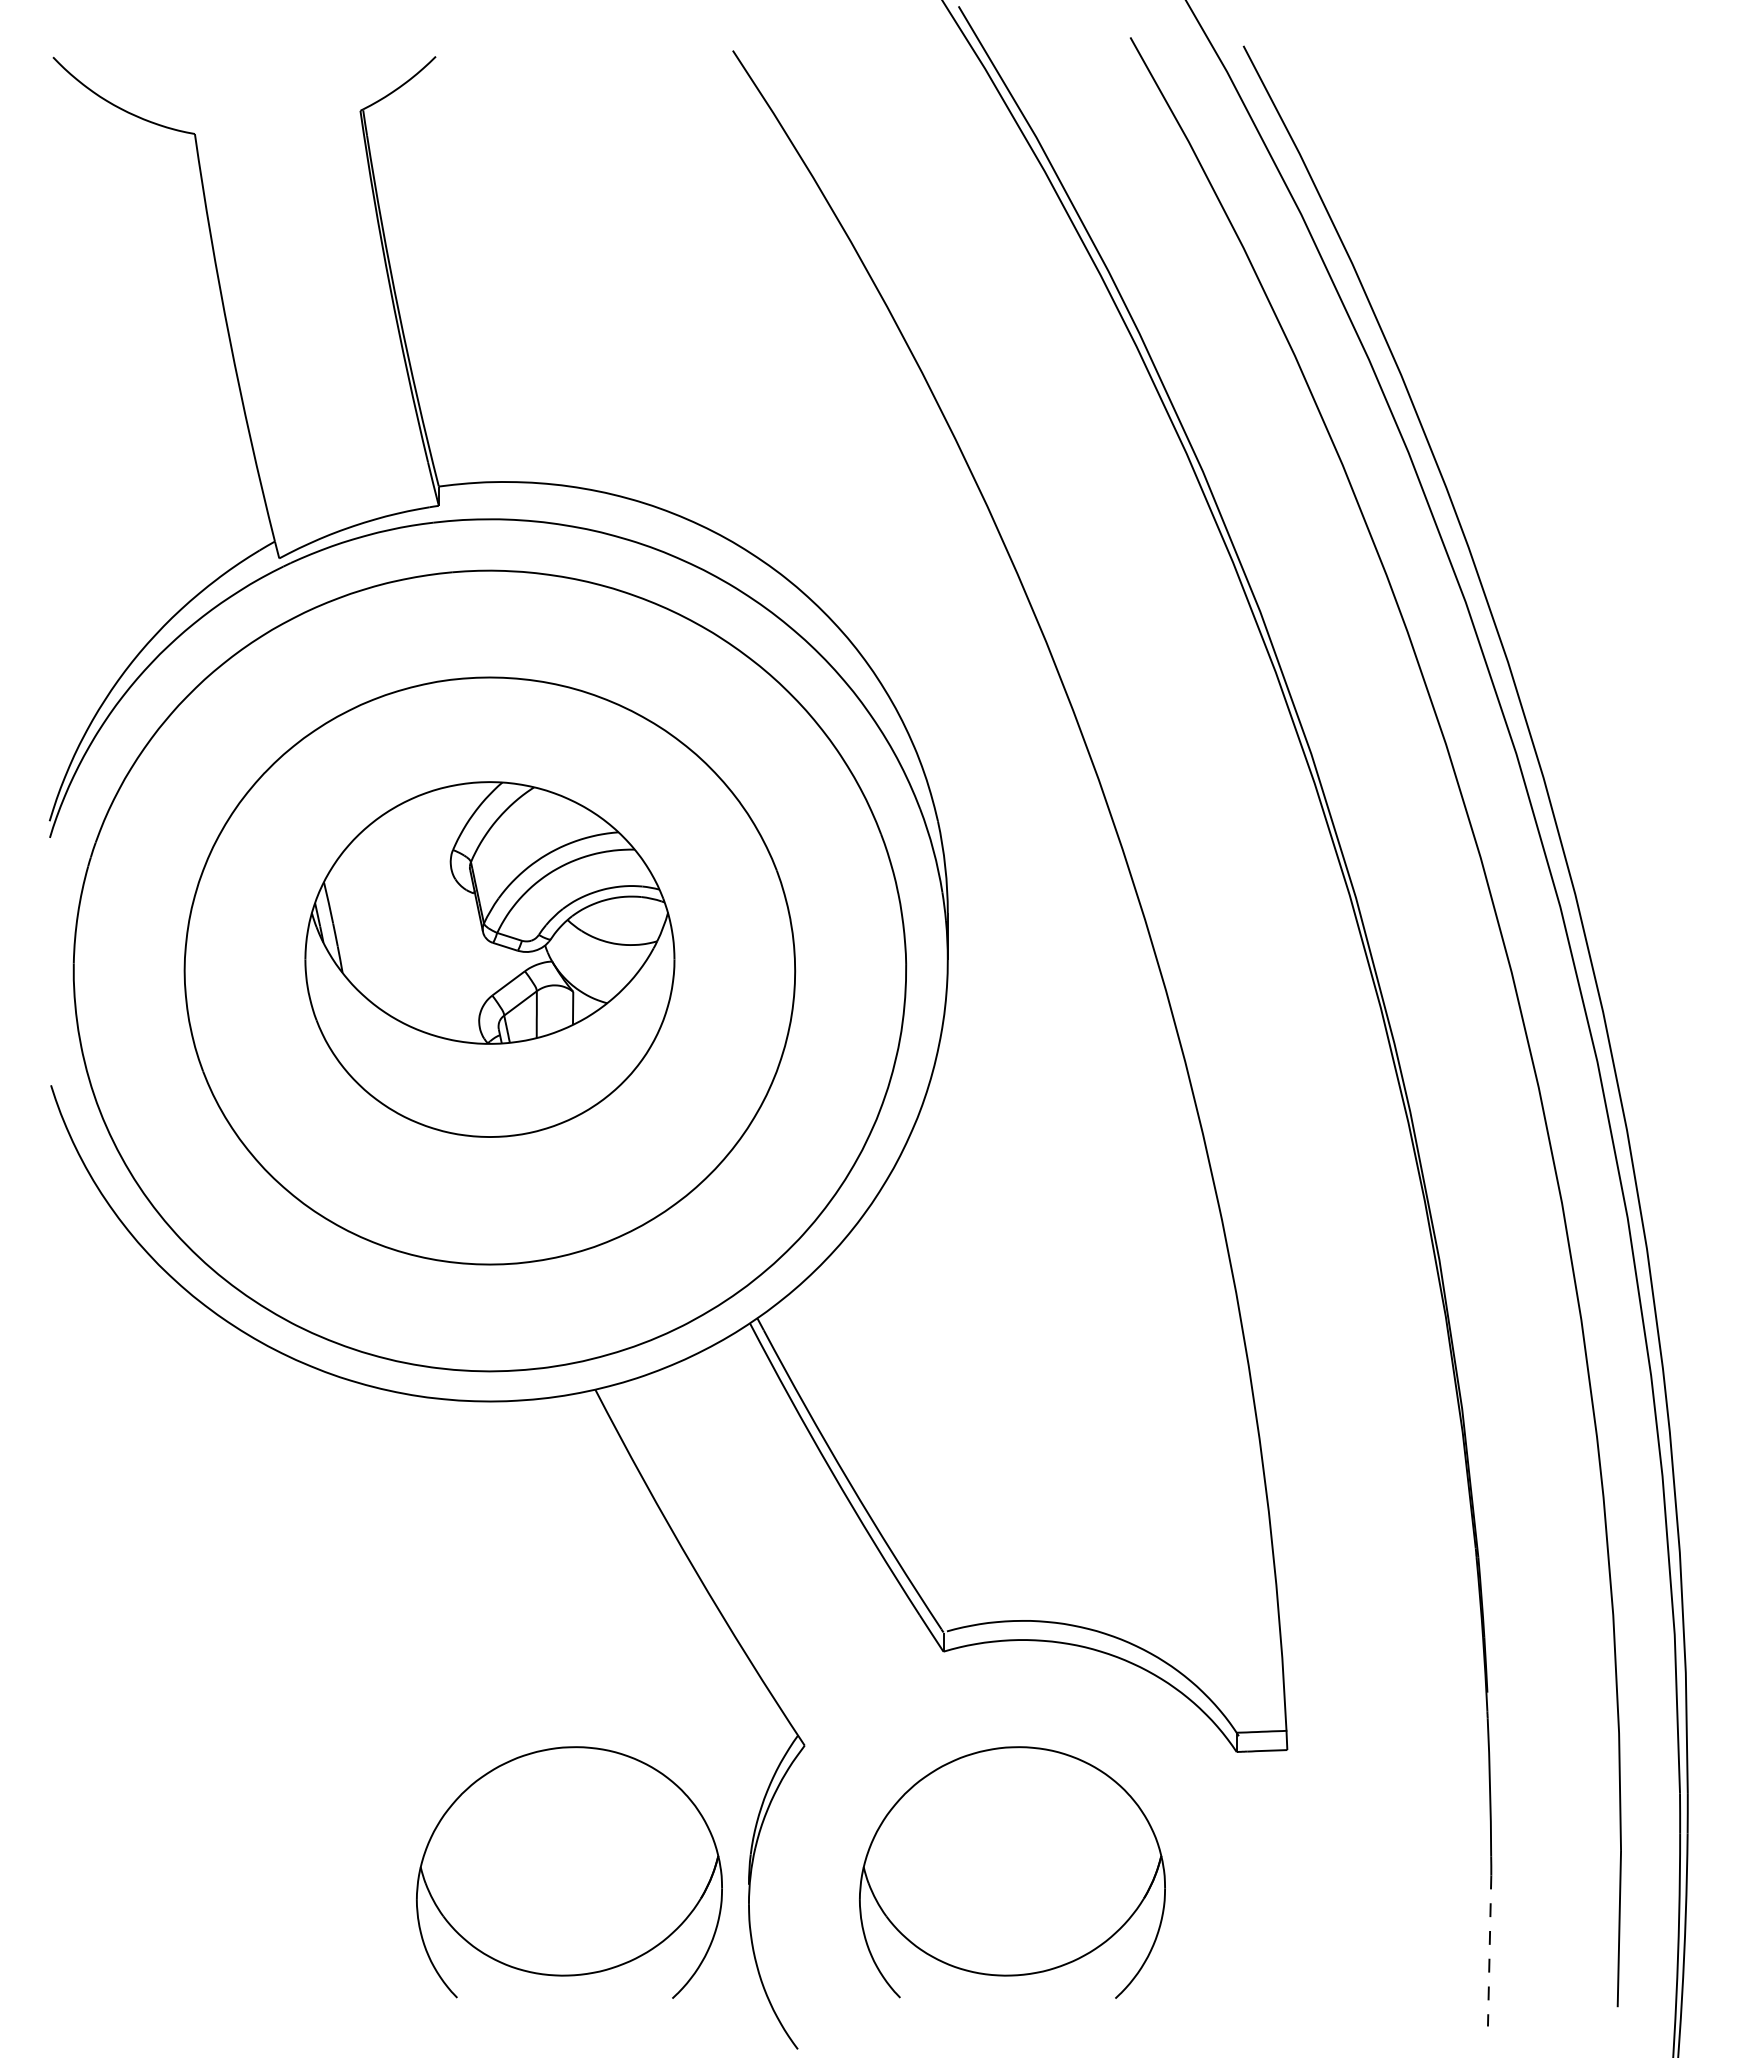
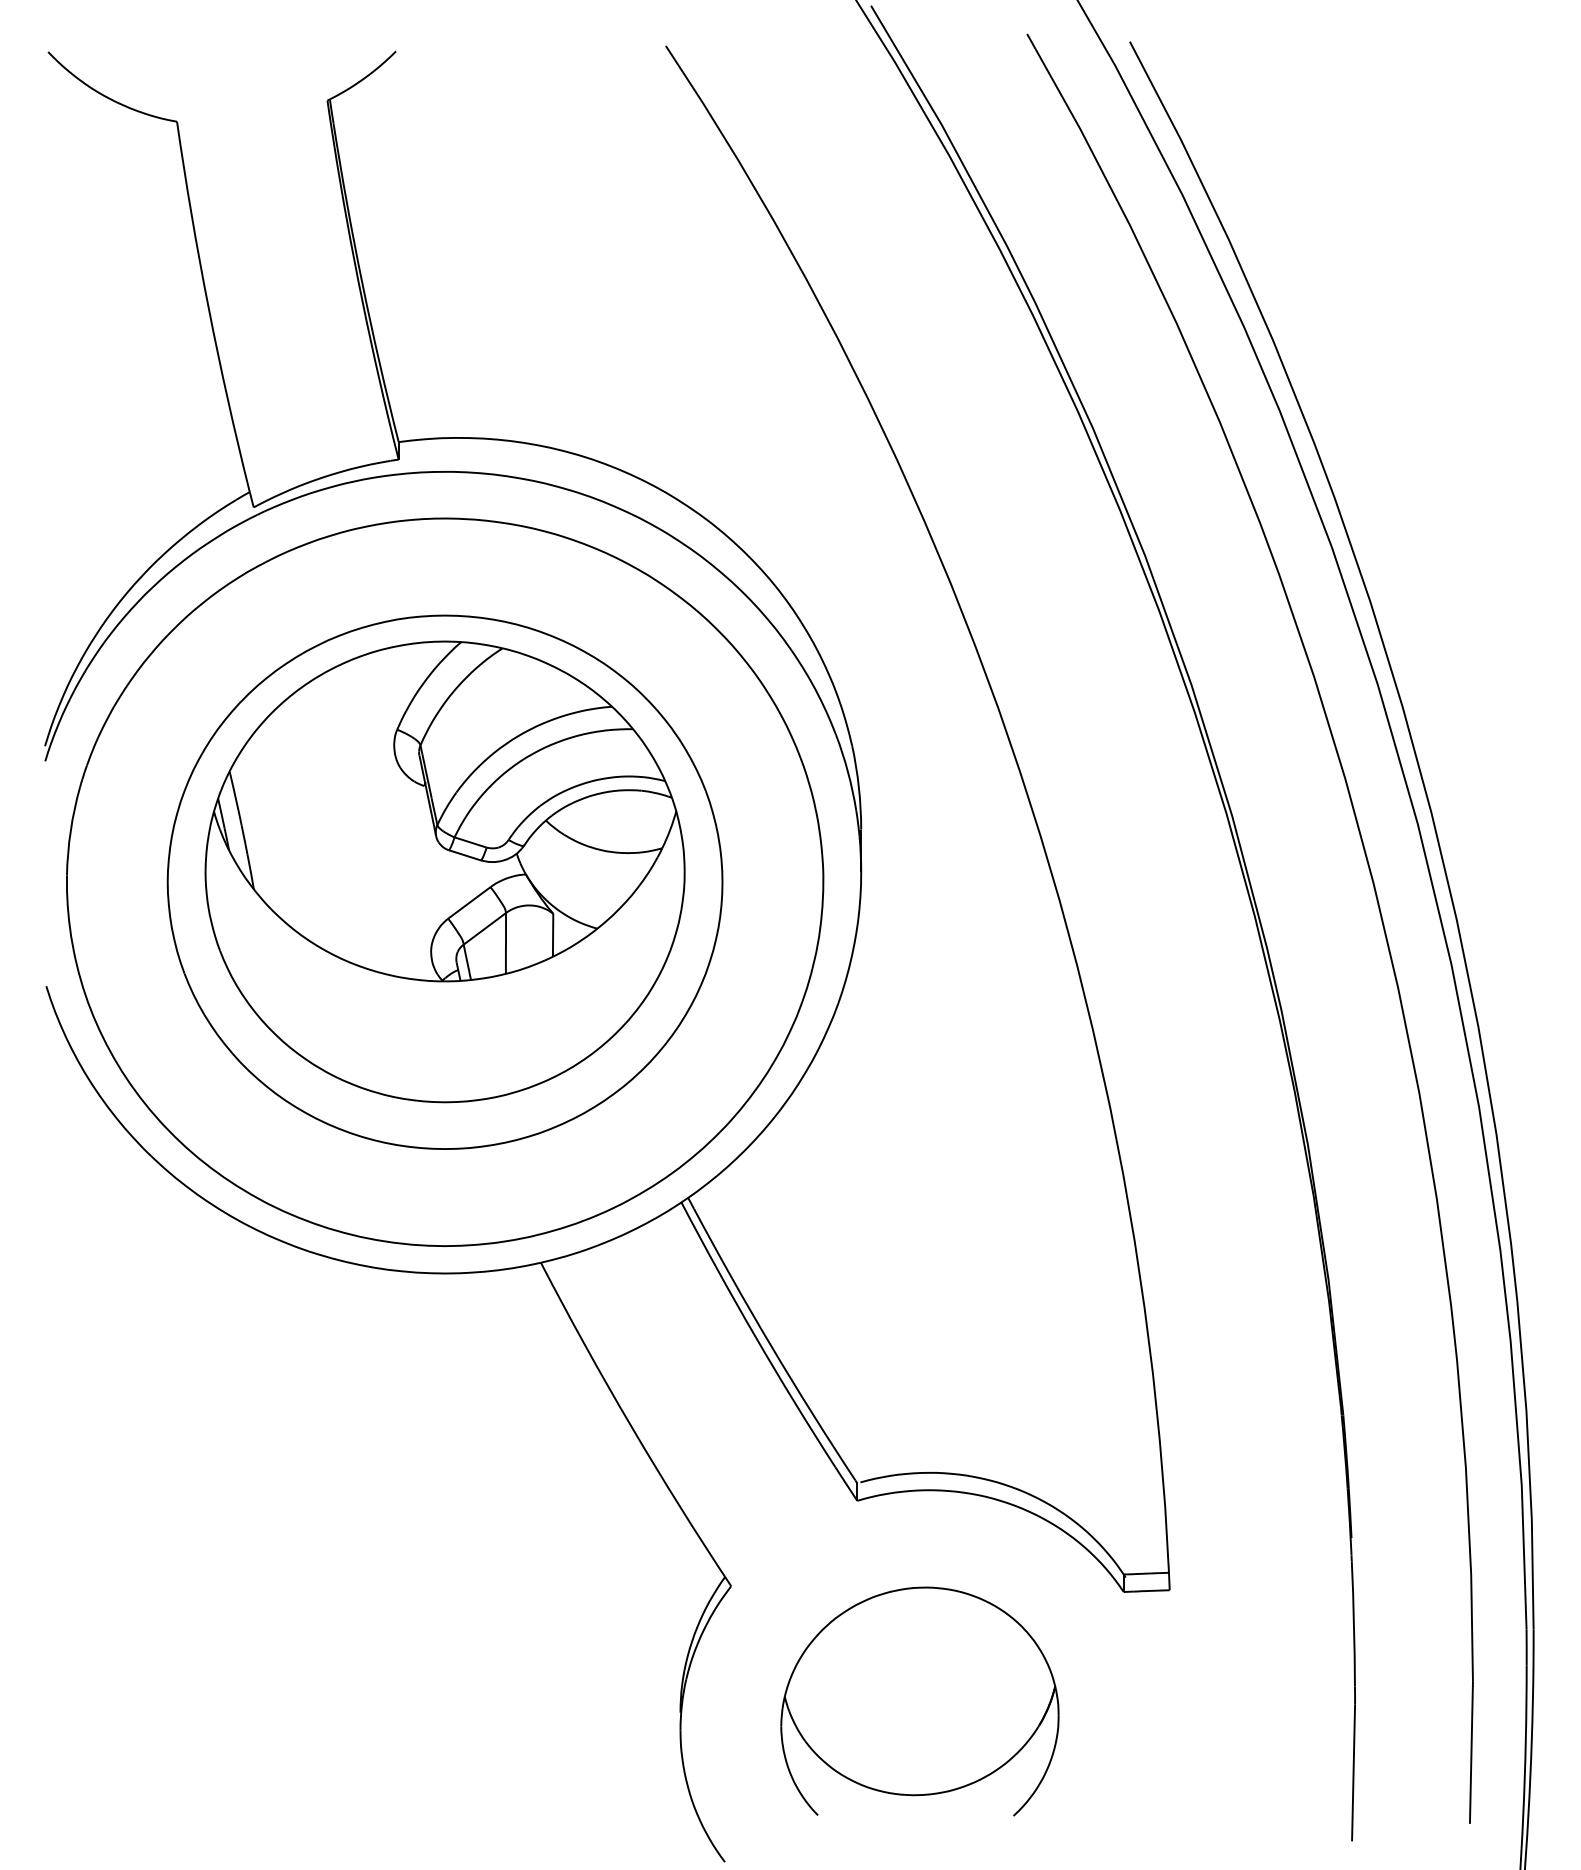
part: (489, 959) -> (444, 871), size x1.43
part: (569, 1872) -> (517, 1701), removed
line: (1489, 1950) -> (1353, 1772), dashed -> solid

